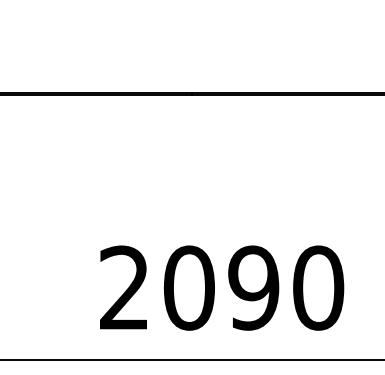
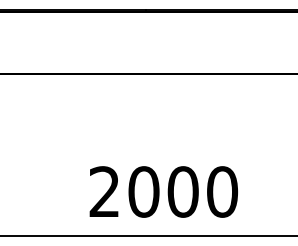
text: (252, 287) -> (182, 191), 2090 -> 2000

